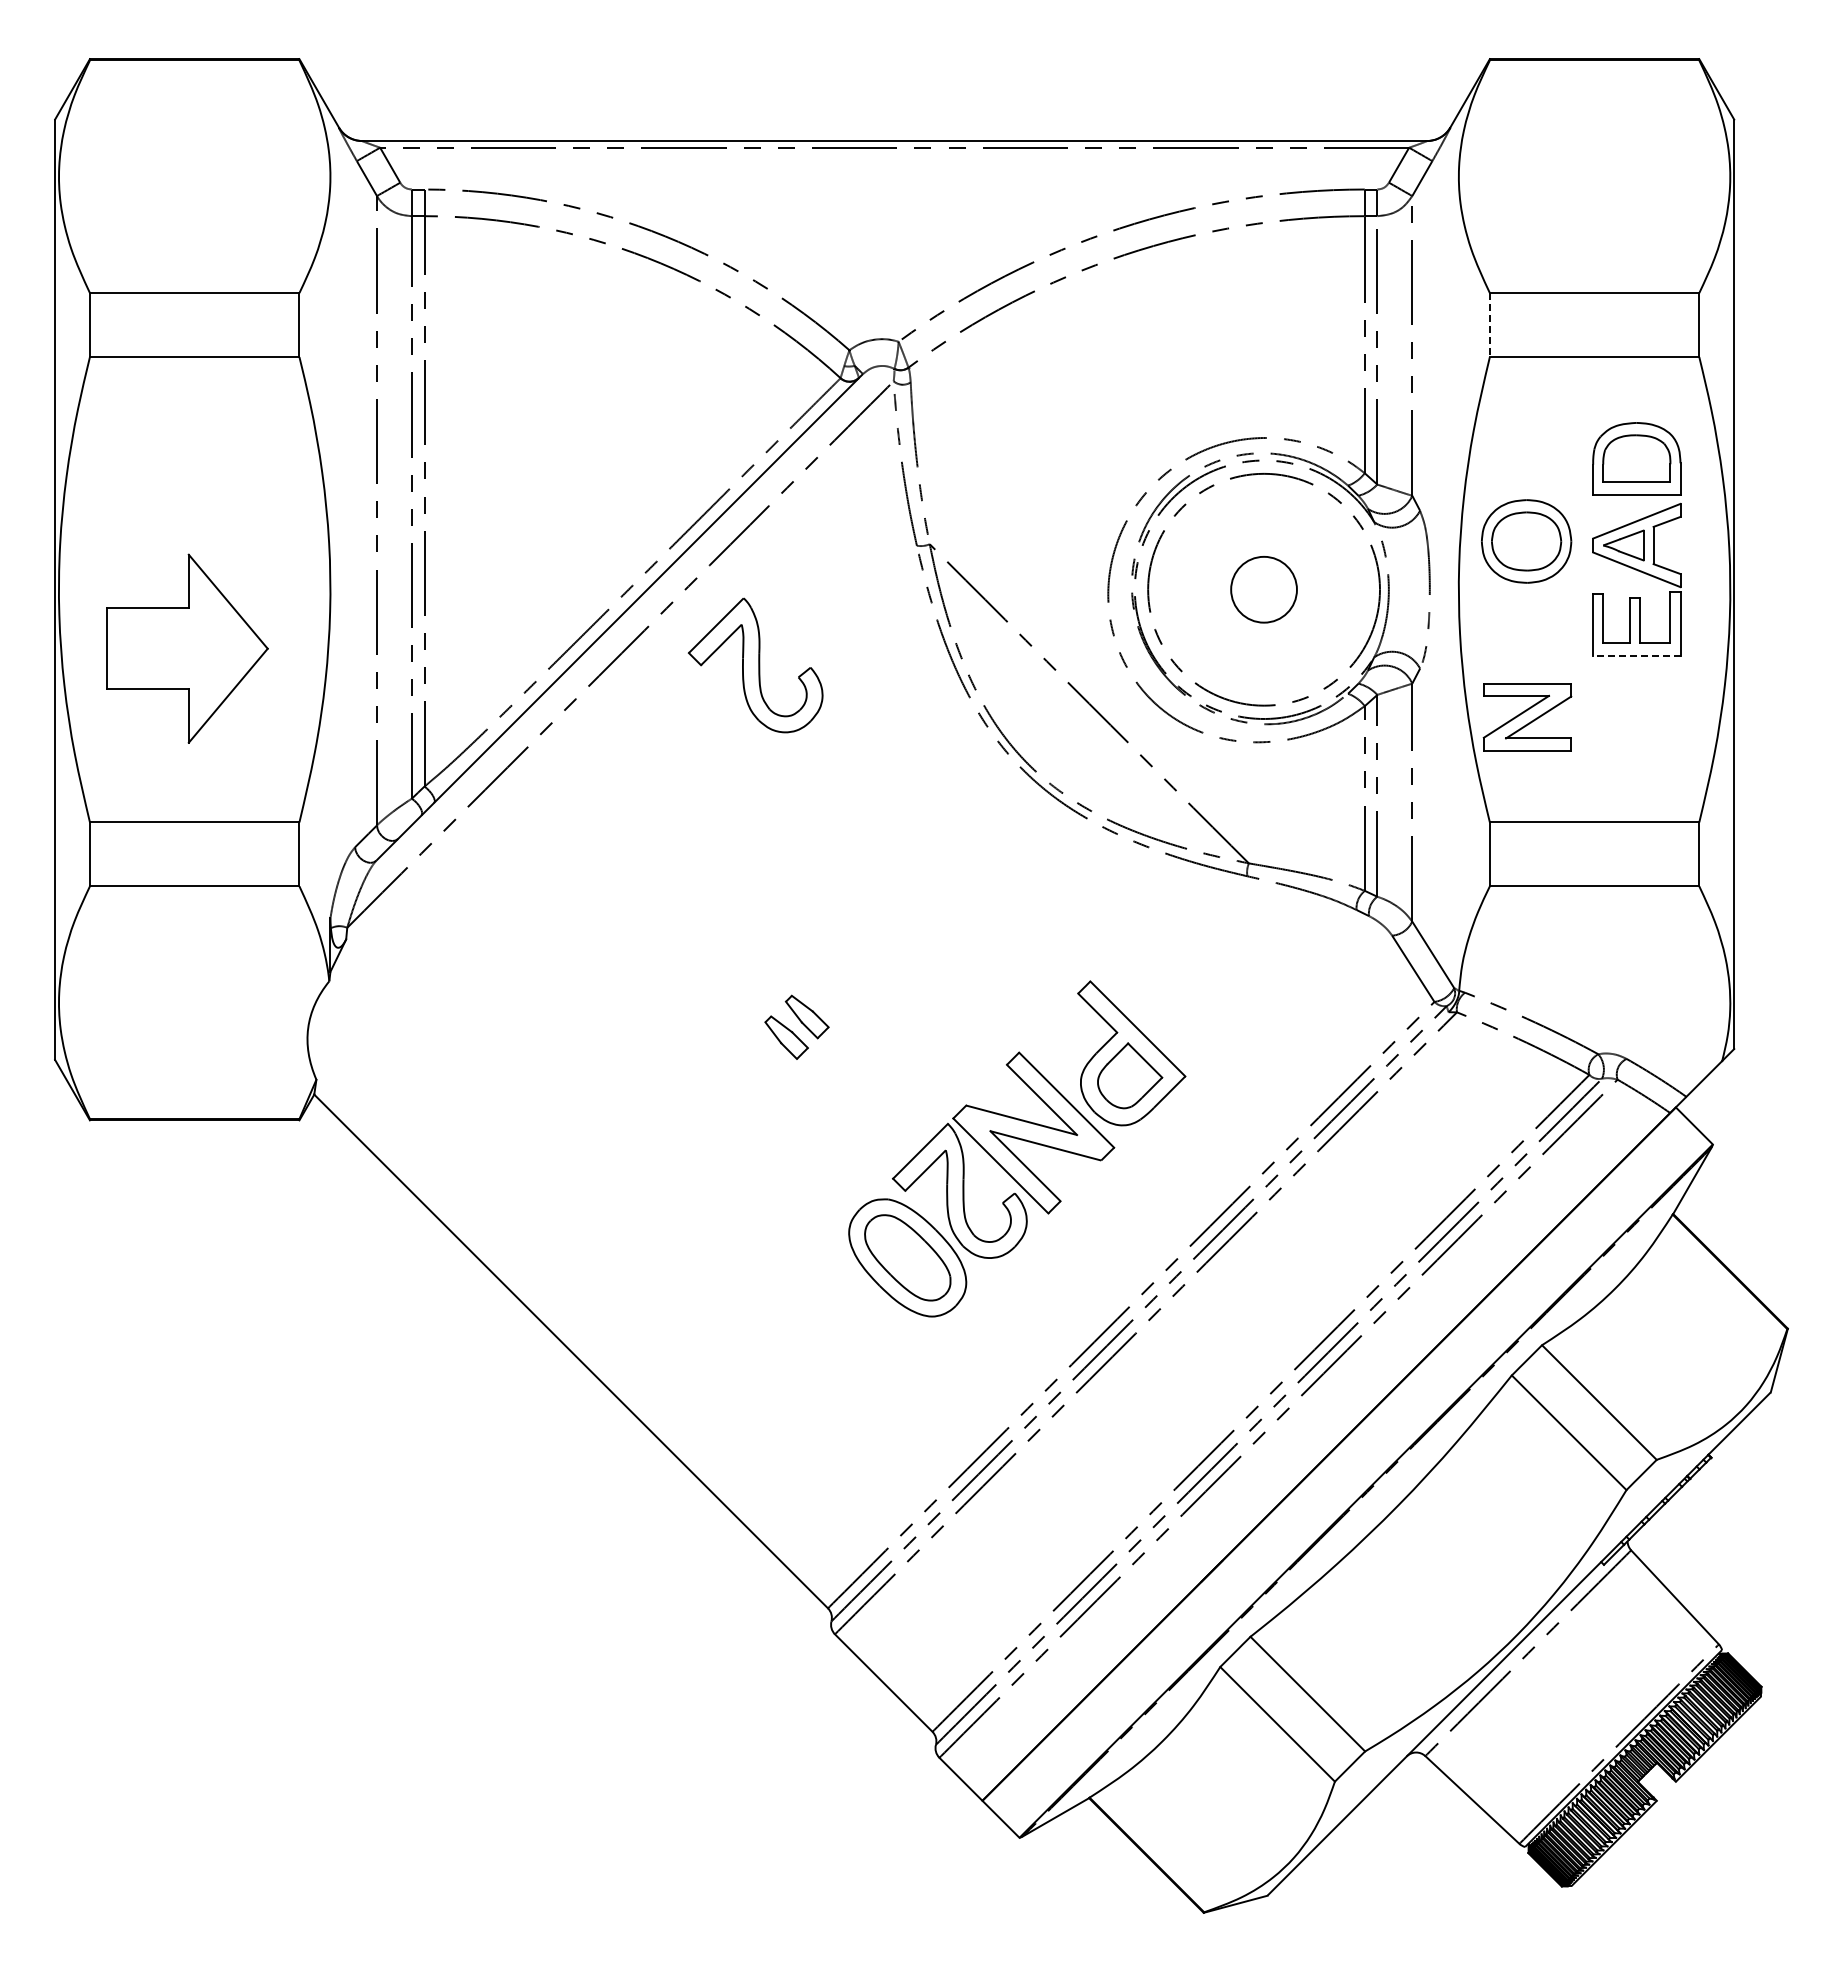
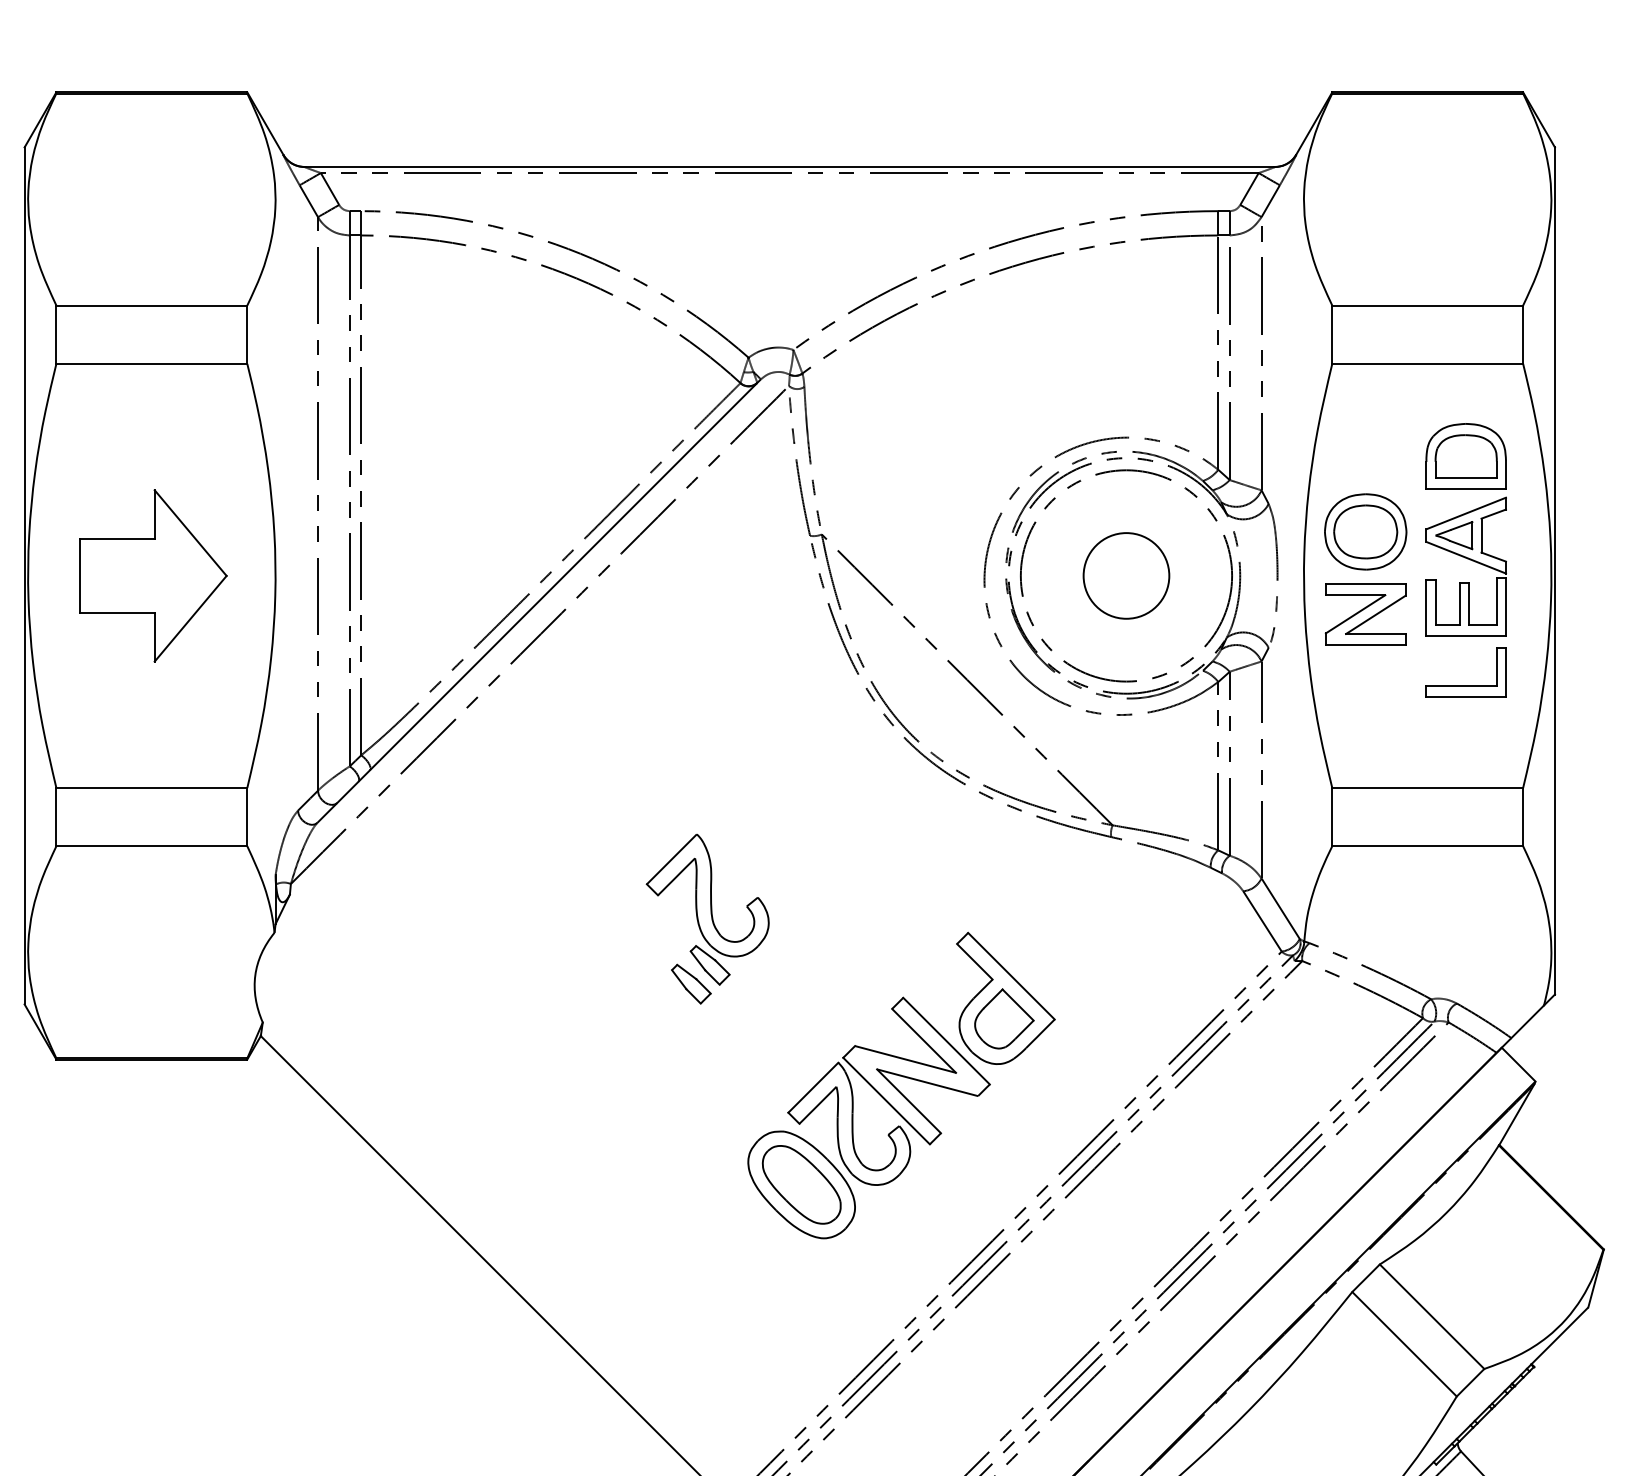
line: (1489, 325) -> (1331, 335), dashed -> solid
circle: (1264, 589) -> (1126, 575), size x1.43
part: (187, 648) -> (153, 575), moved
line: (1636, 655) -> (1465, 635), dashed -> solid
part: (755, 665) -> (707, 895), moved
part: (1636, 710) -> (1465, 685), added
part: (1527, 717) -> (1365, 614), moved

